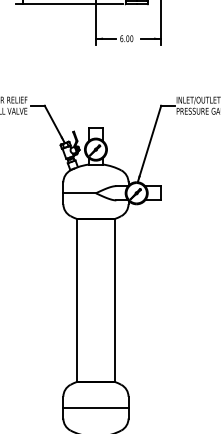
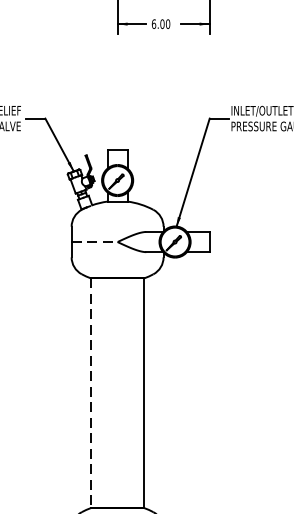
line: (80, 193) -> (95, 242), solid -> dashed
line: (76, 300) -> (90, 393), solid -> dashed

